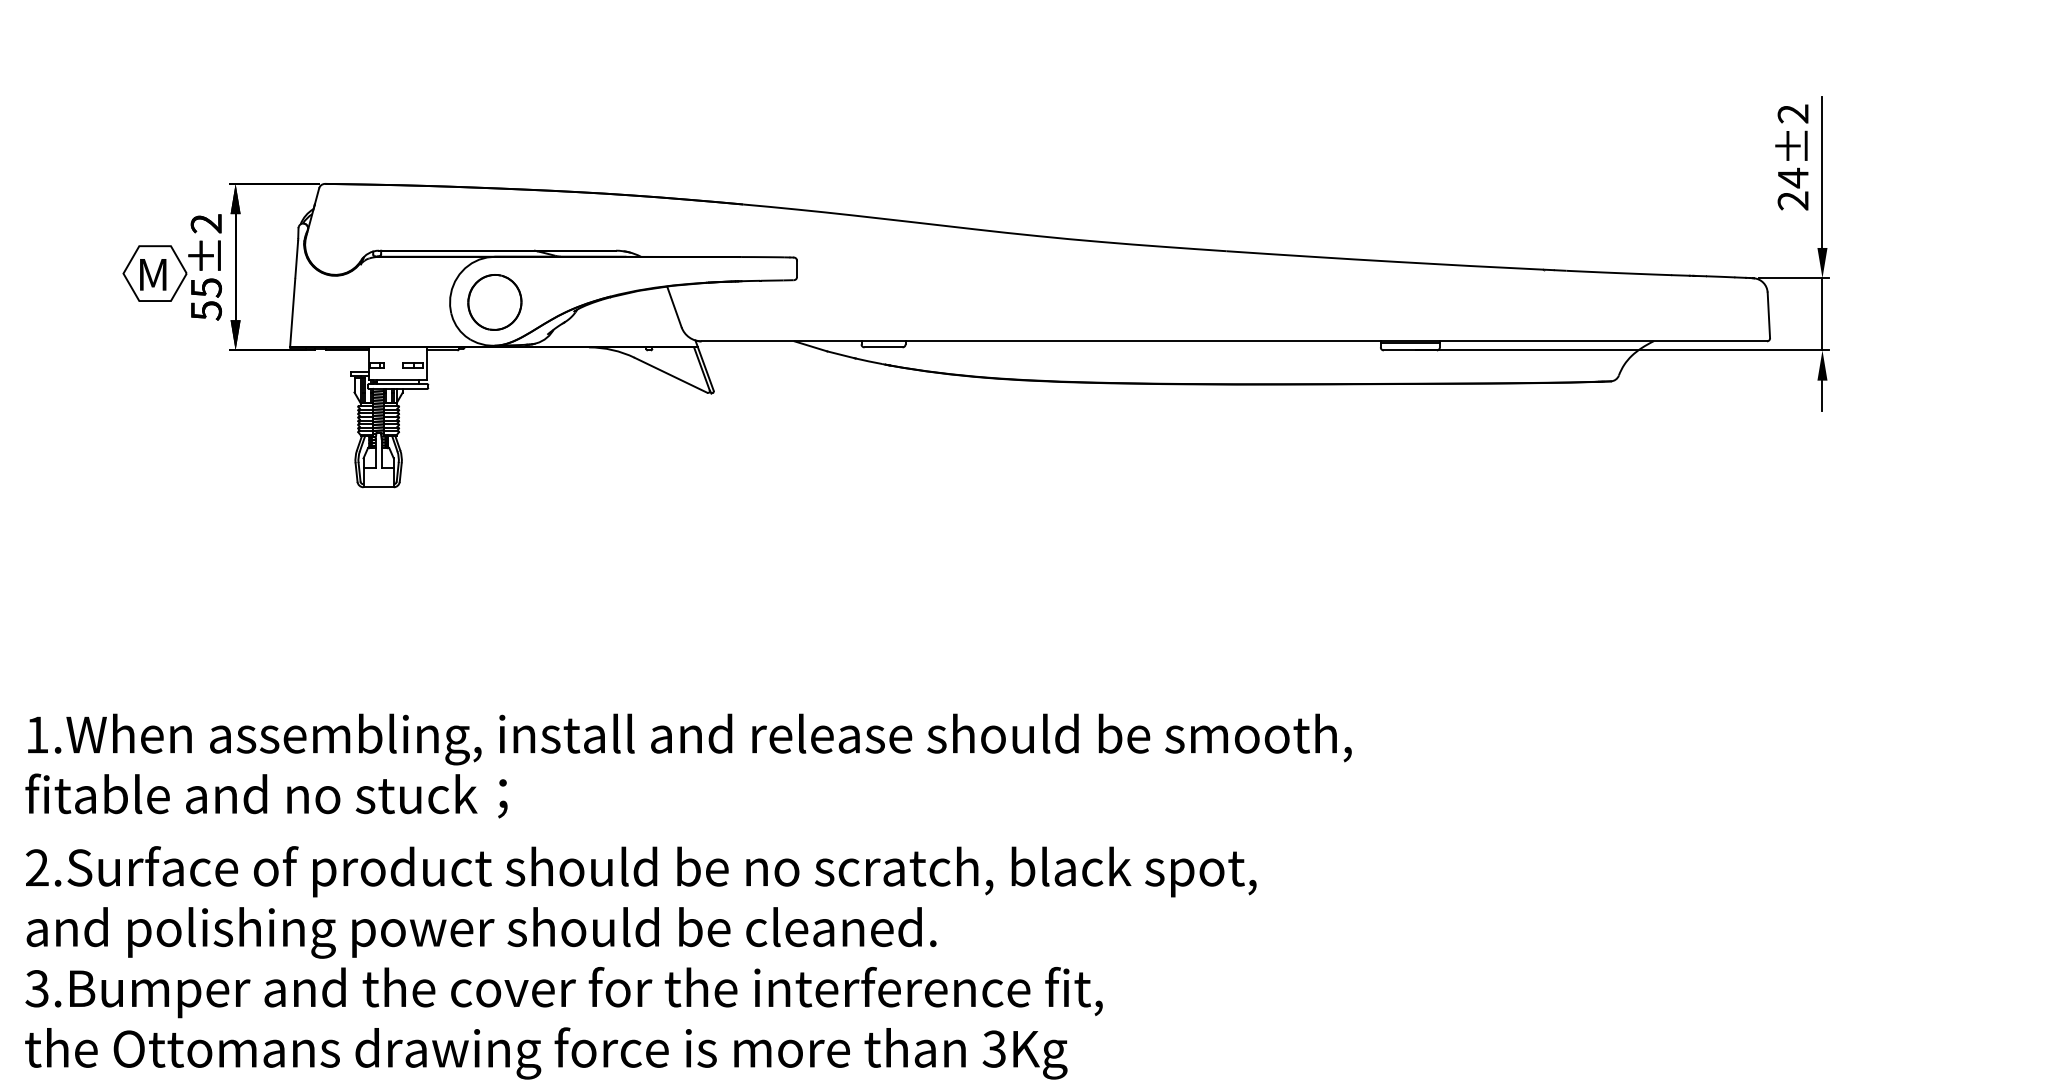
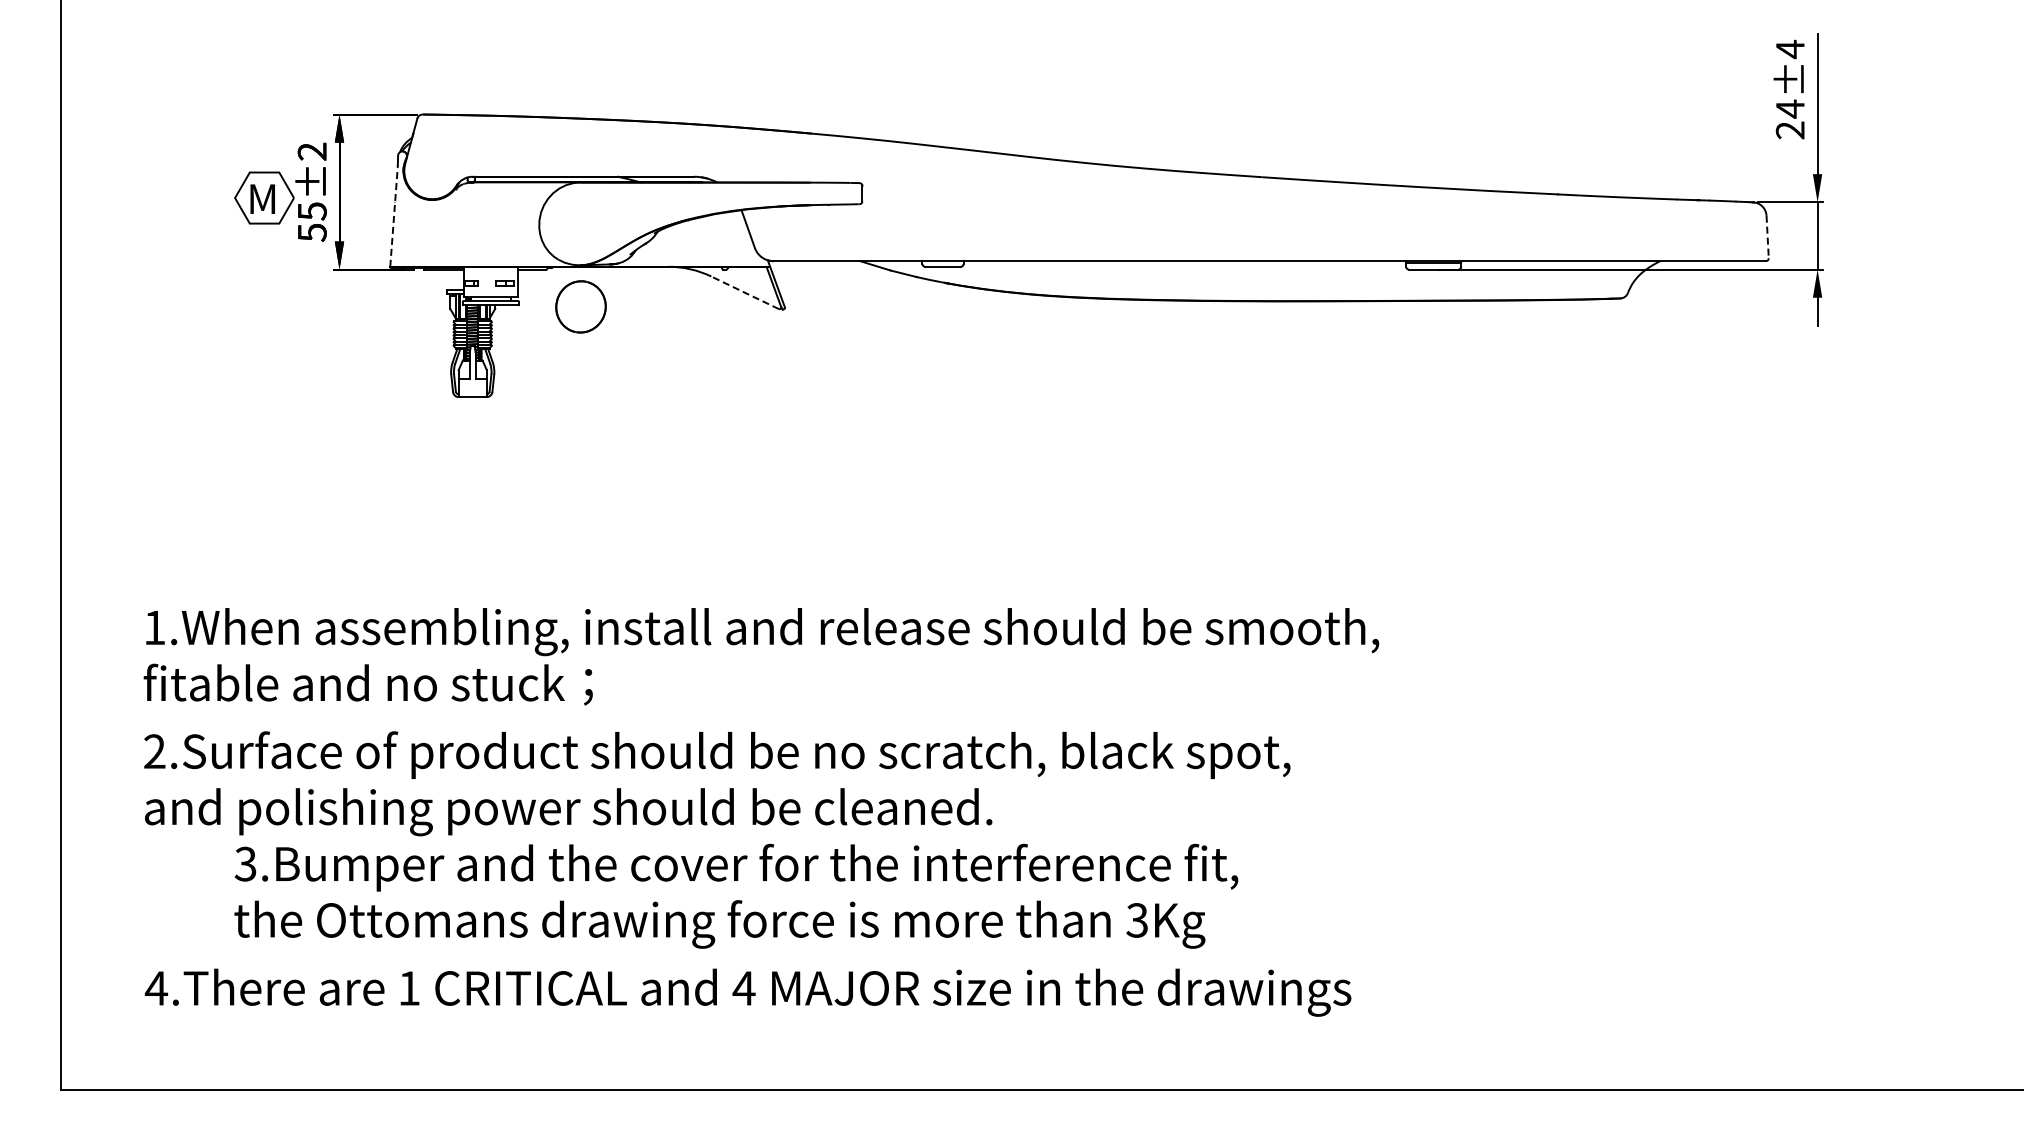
text: (1792, 114) -> (1789, 49), 24±2 -> 24±4
line: (293, 294) -> (393, 217), solid -> dashed
part: (494, 301) -> (580, 306), moved
line: (1768, 315) -> (1767, 237), solid -> dashed
line: (670, 374) -> (744, 292), solid -> dashed
text: (564, 1022) -> (736, 895), moved

